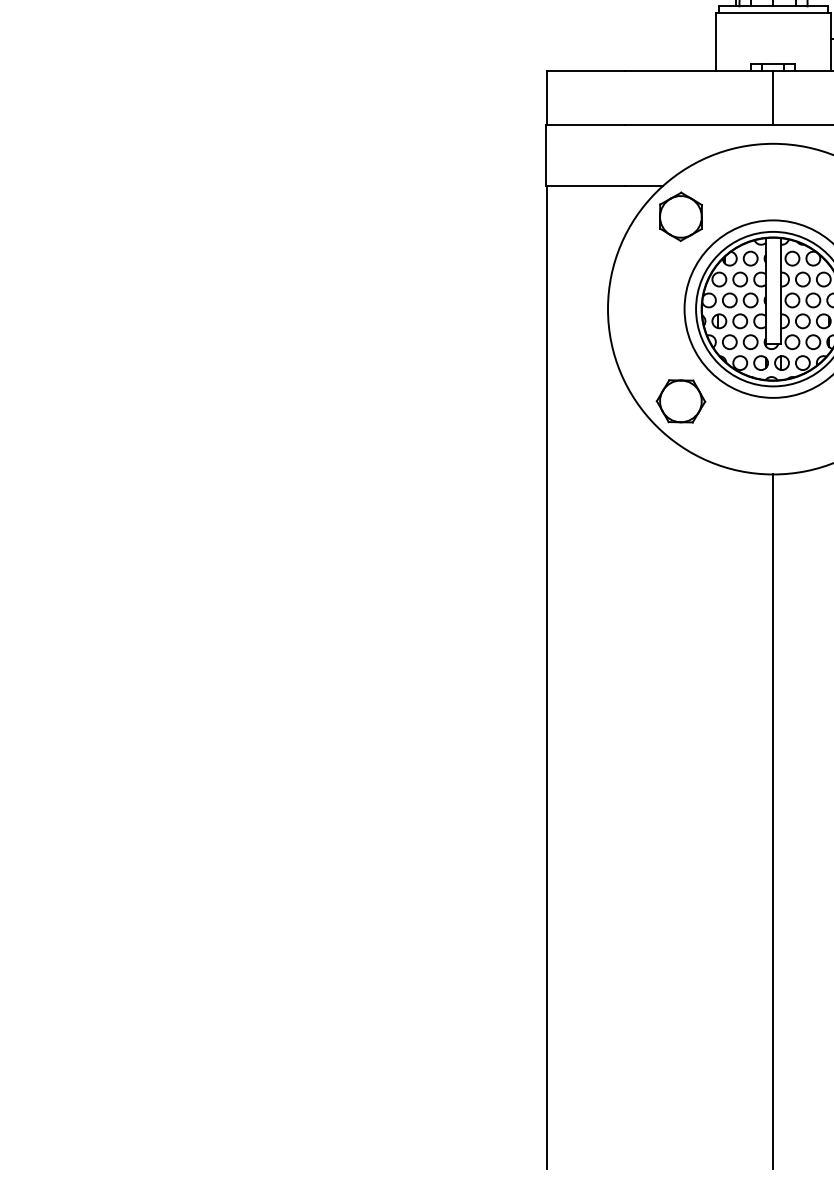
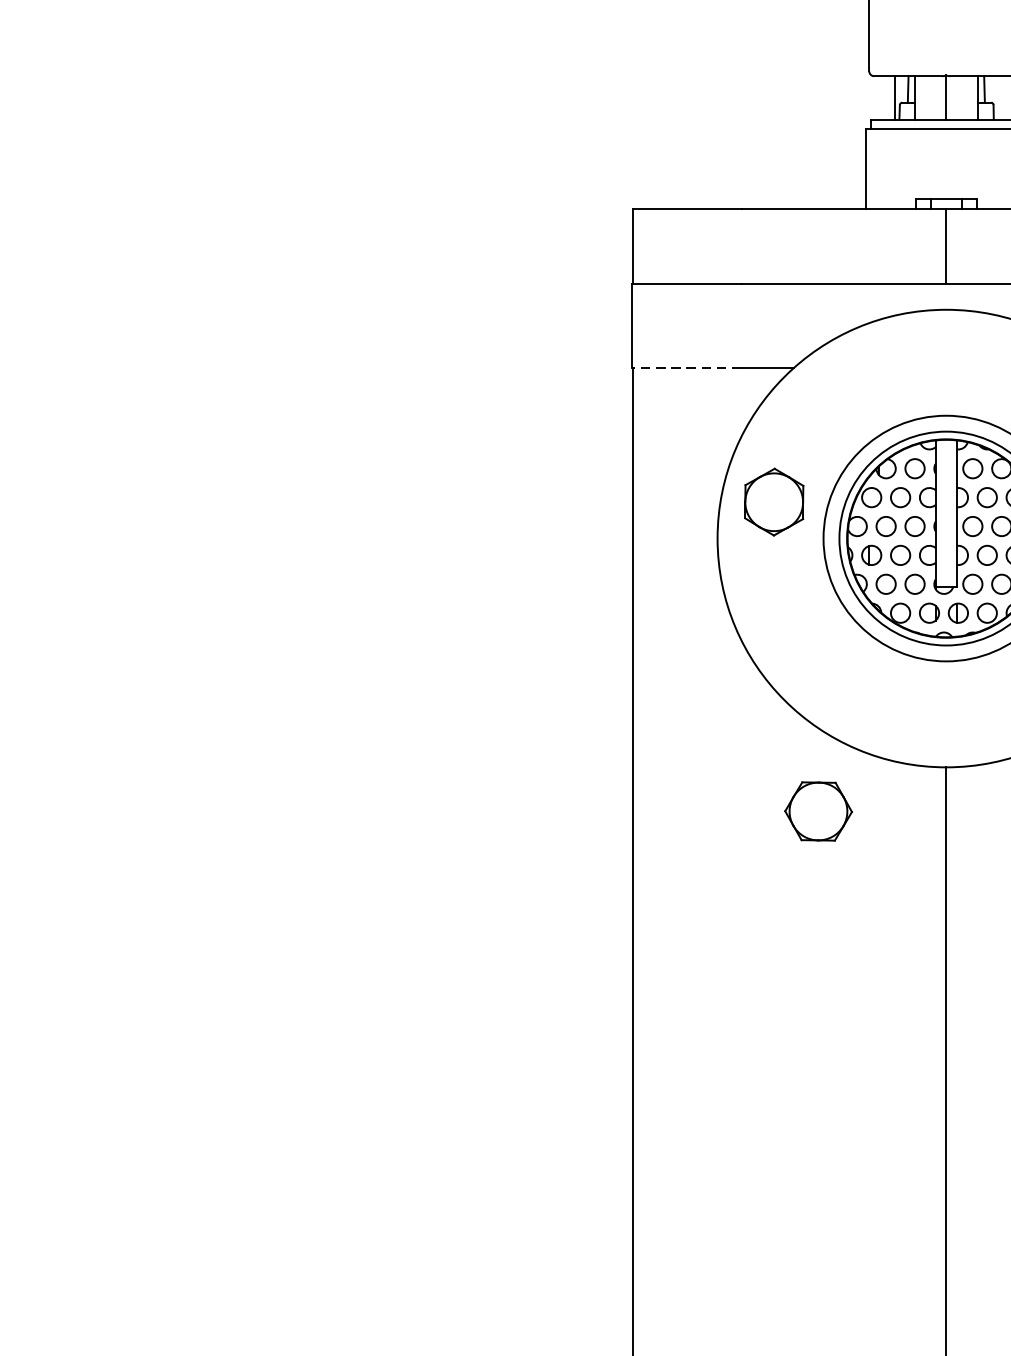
line: (585, 185) -> (686, 367), solid -> dashed
part: (680, 216) -> (773, 501), moved
part: (680, 401) -> (817, 811), moved

